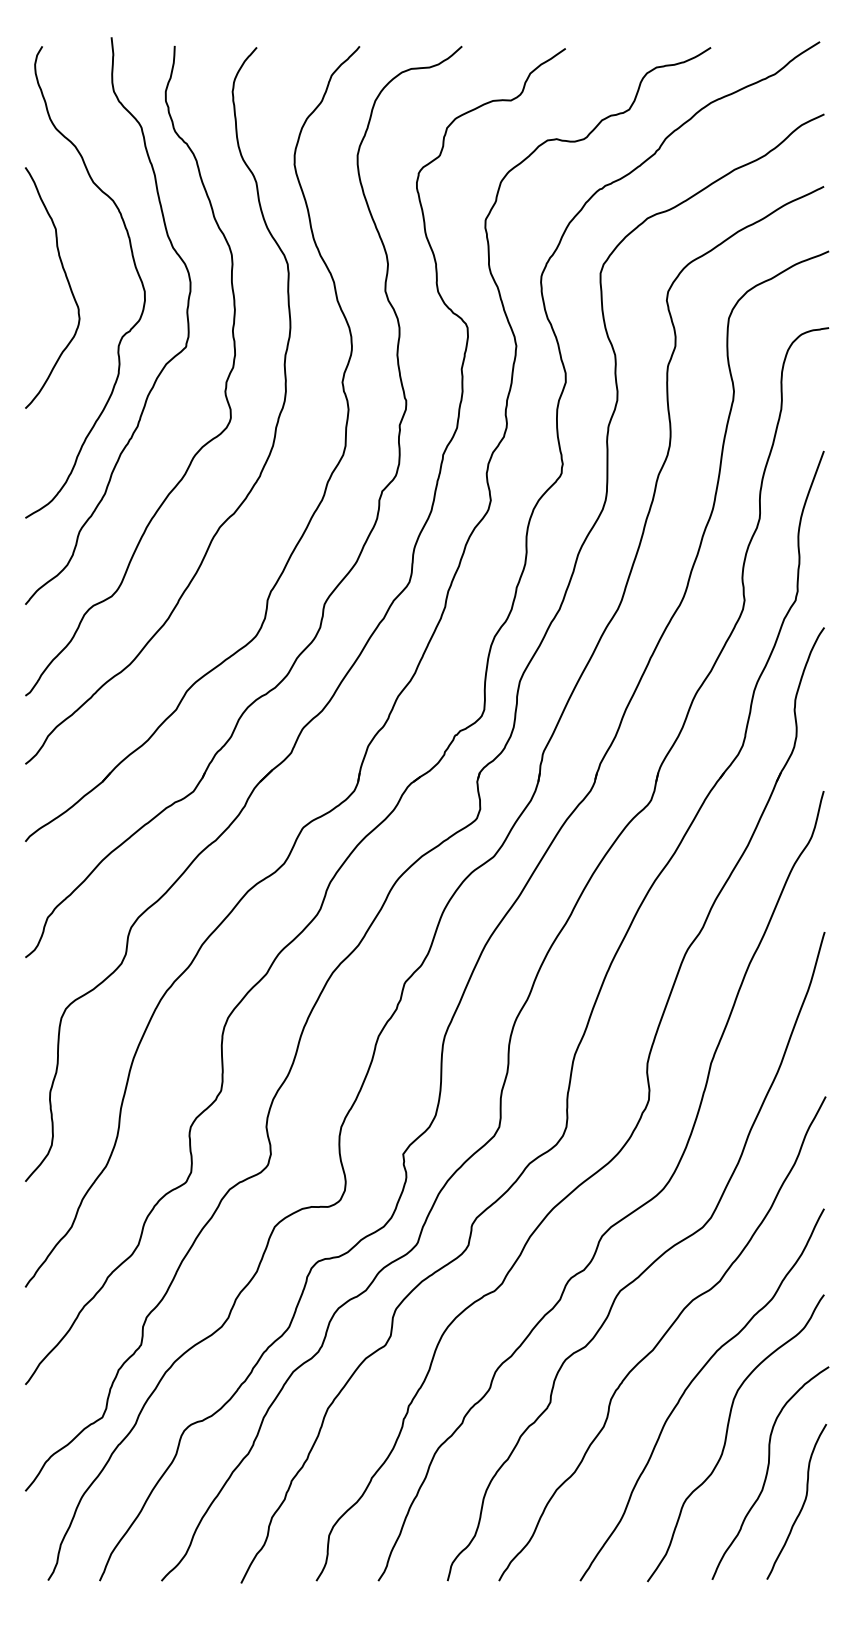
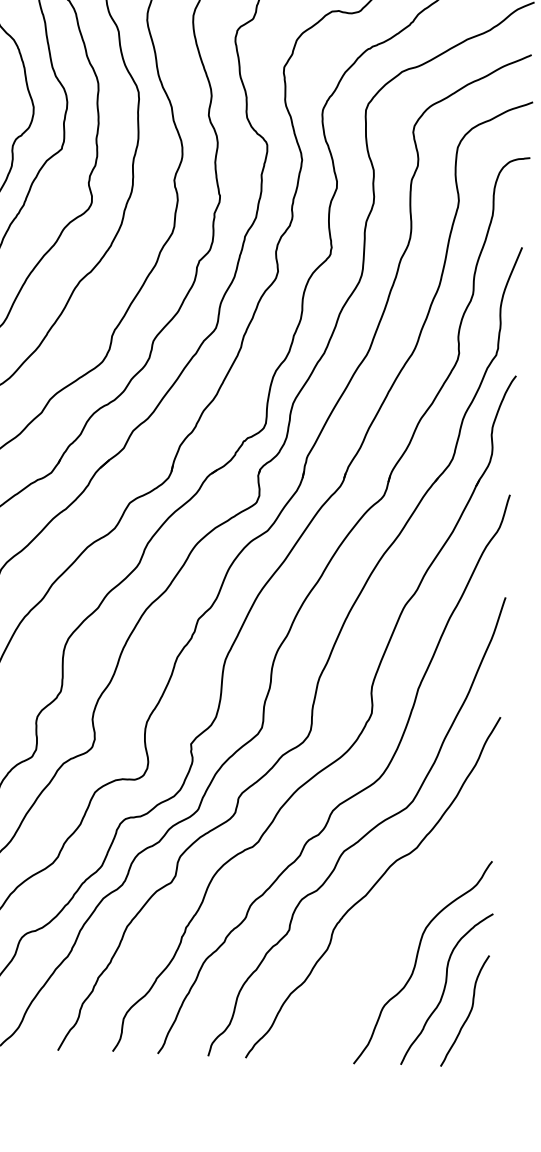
curve: (690, 1385) -> (391, 922), removed

